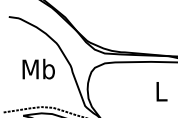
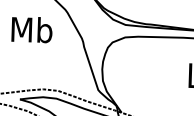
text: (38, 68) -> (31, 28), moved

